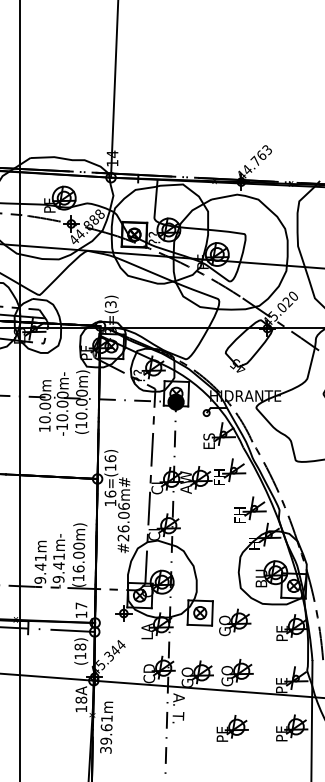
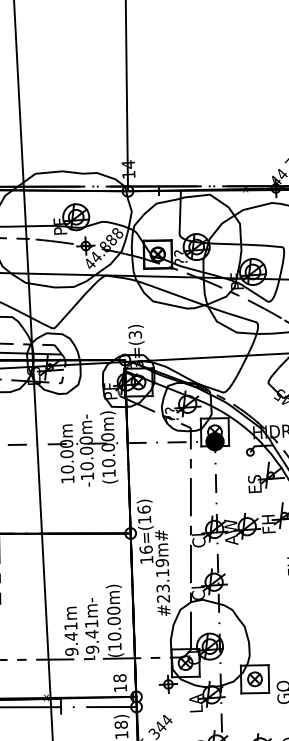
text: (123, 517) -> (162, 575), #26.06m# -> #23.19m#
text: (78, 568) -> (114, 636), (16.00m) -> (10.00m)
text: (81, 605) -> (119, 677), 17 -> 18

